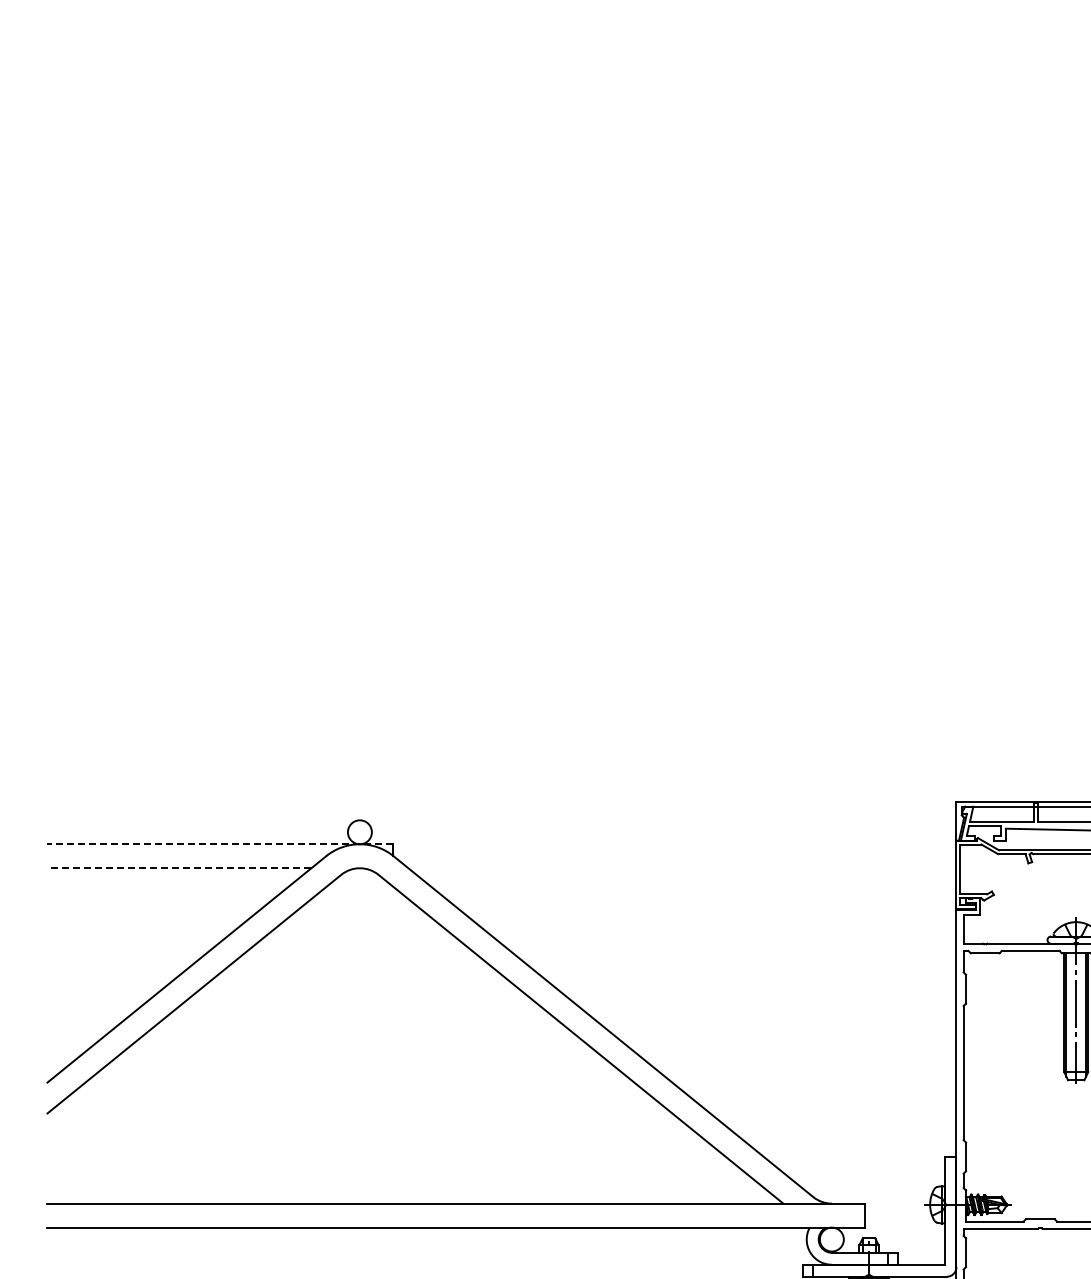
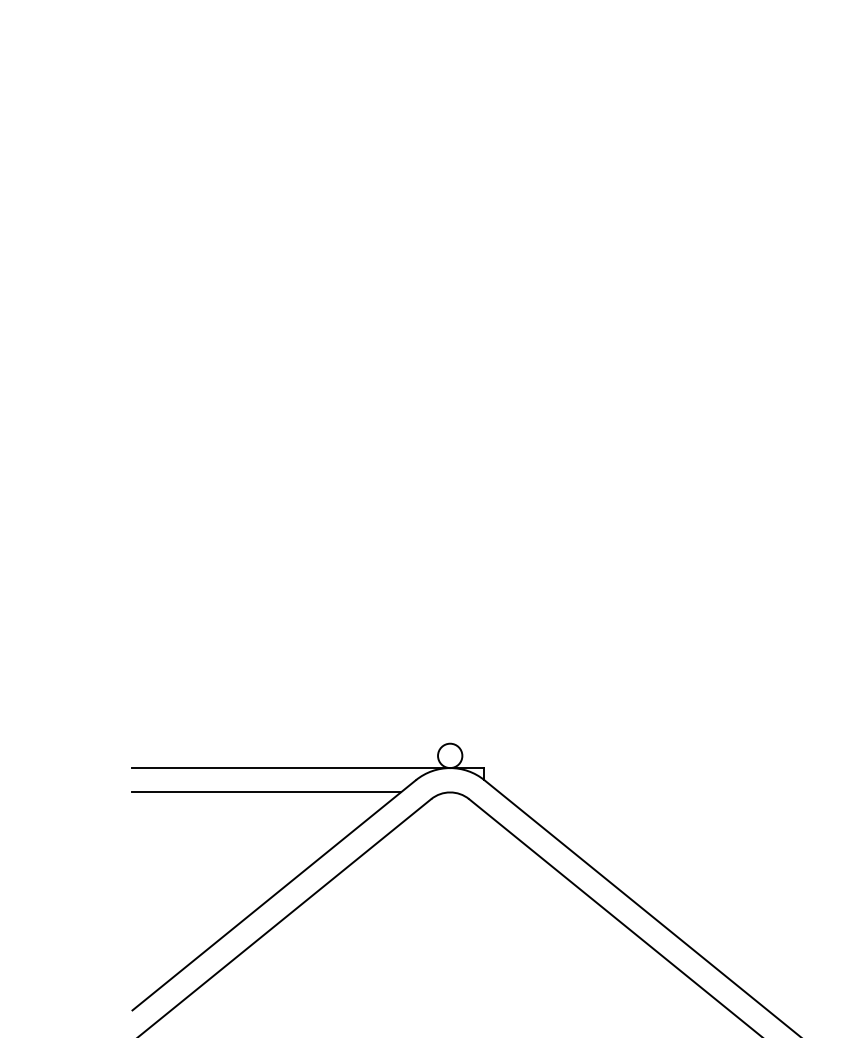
line: (219, 844) -> (307, 768), dashed -> solid
line: (179, 868) -> (266, 792), dashed -> solid

